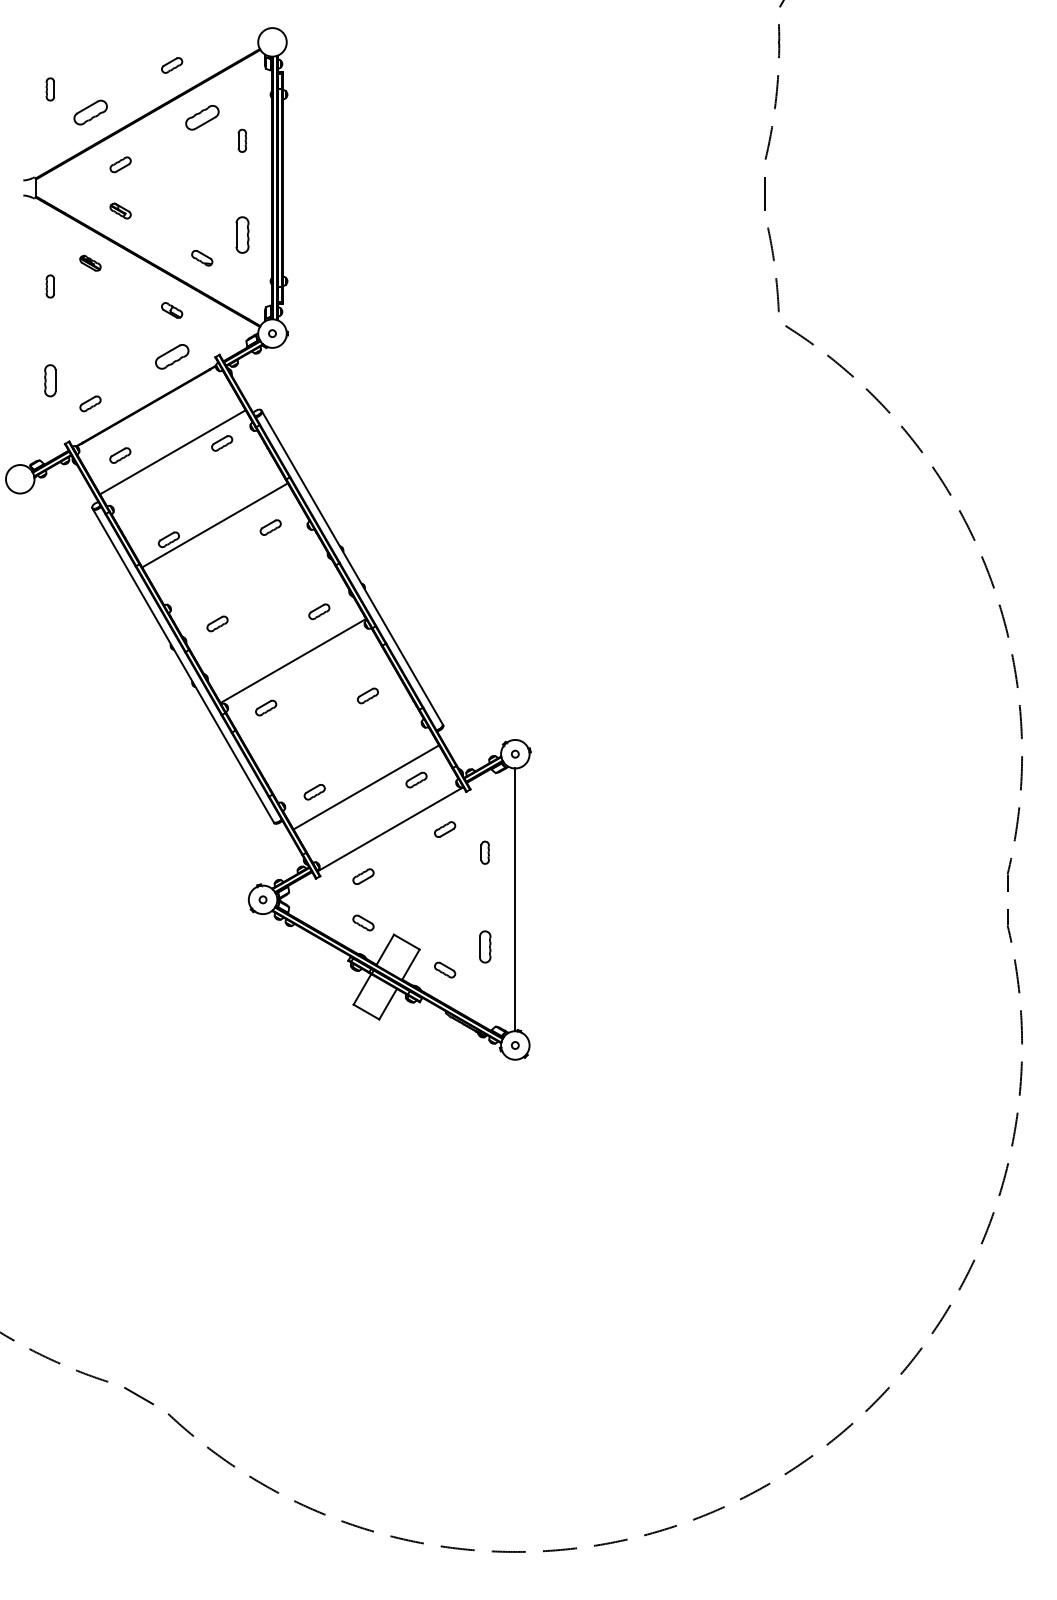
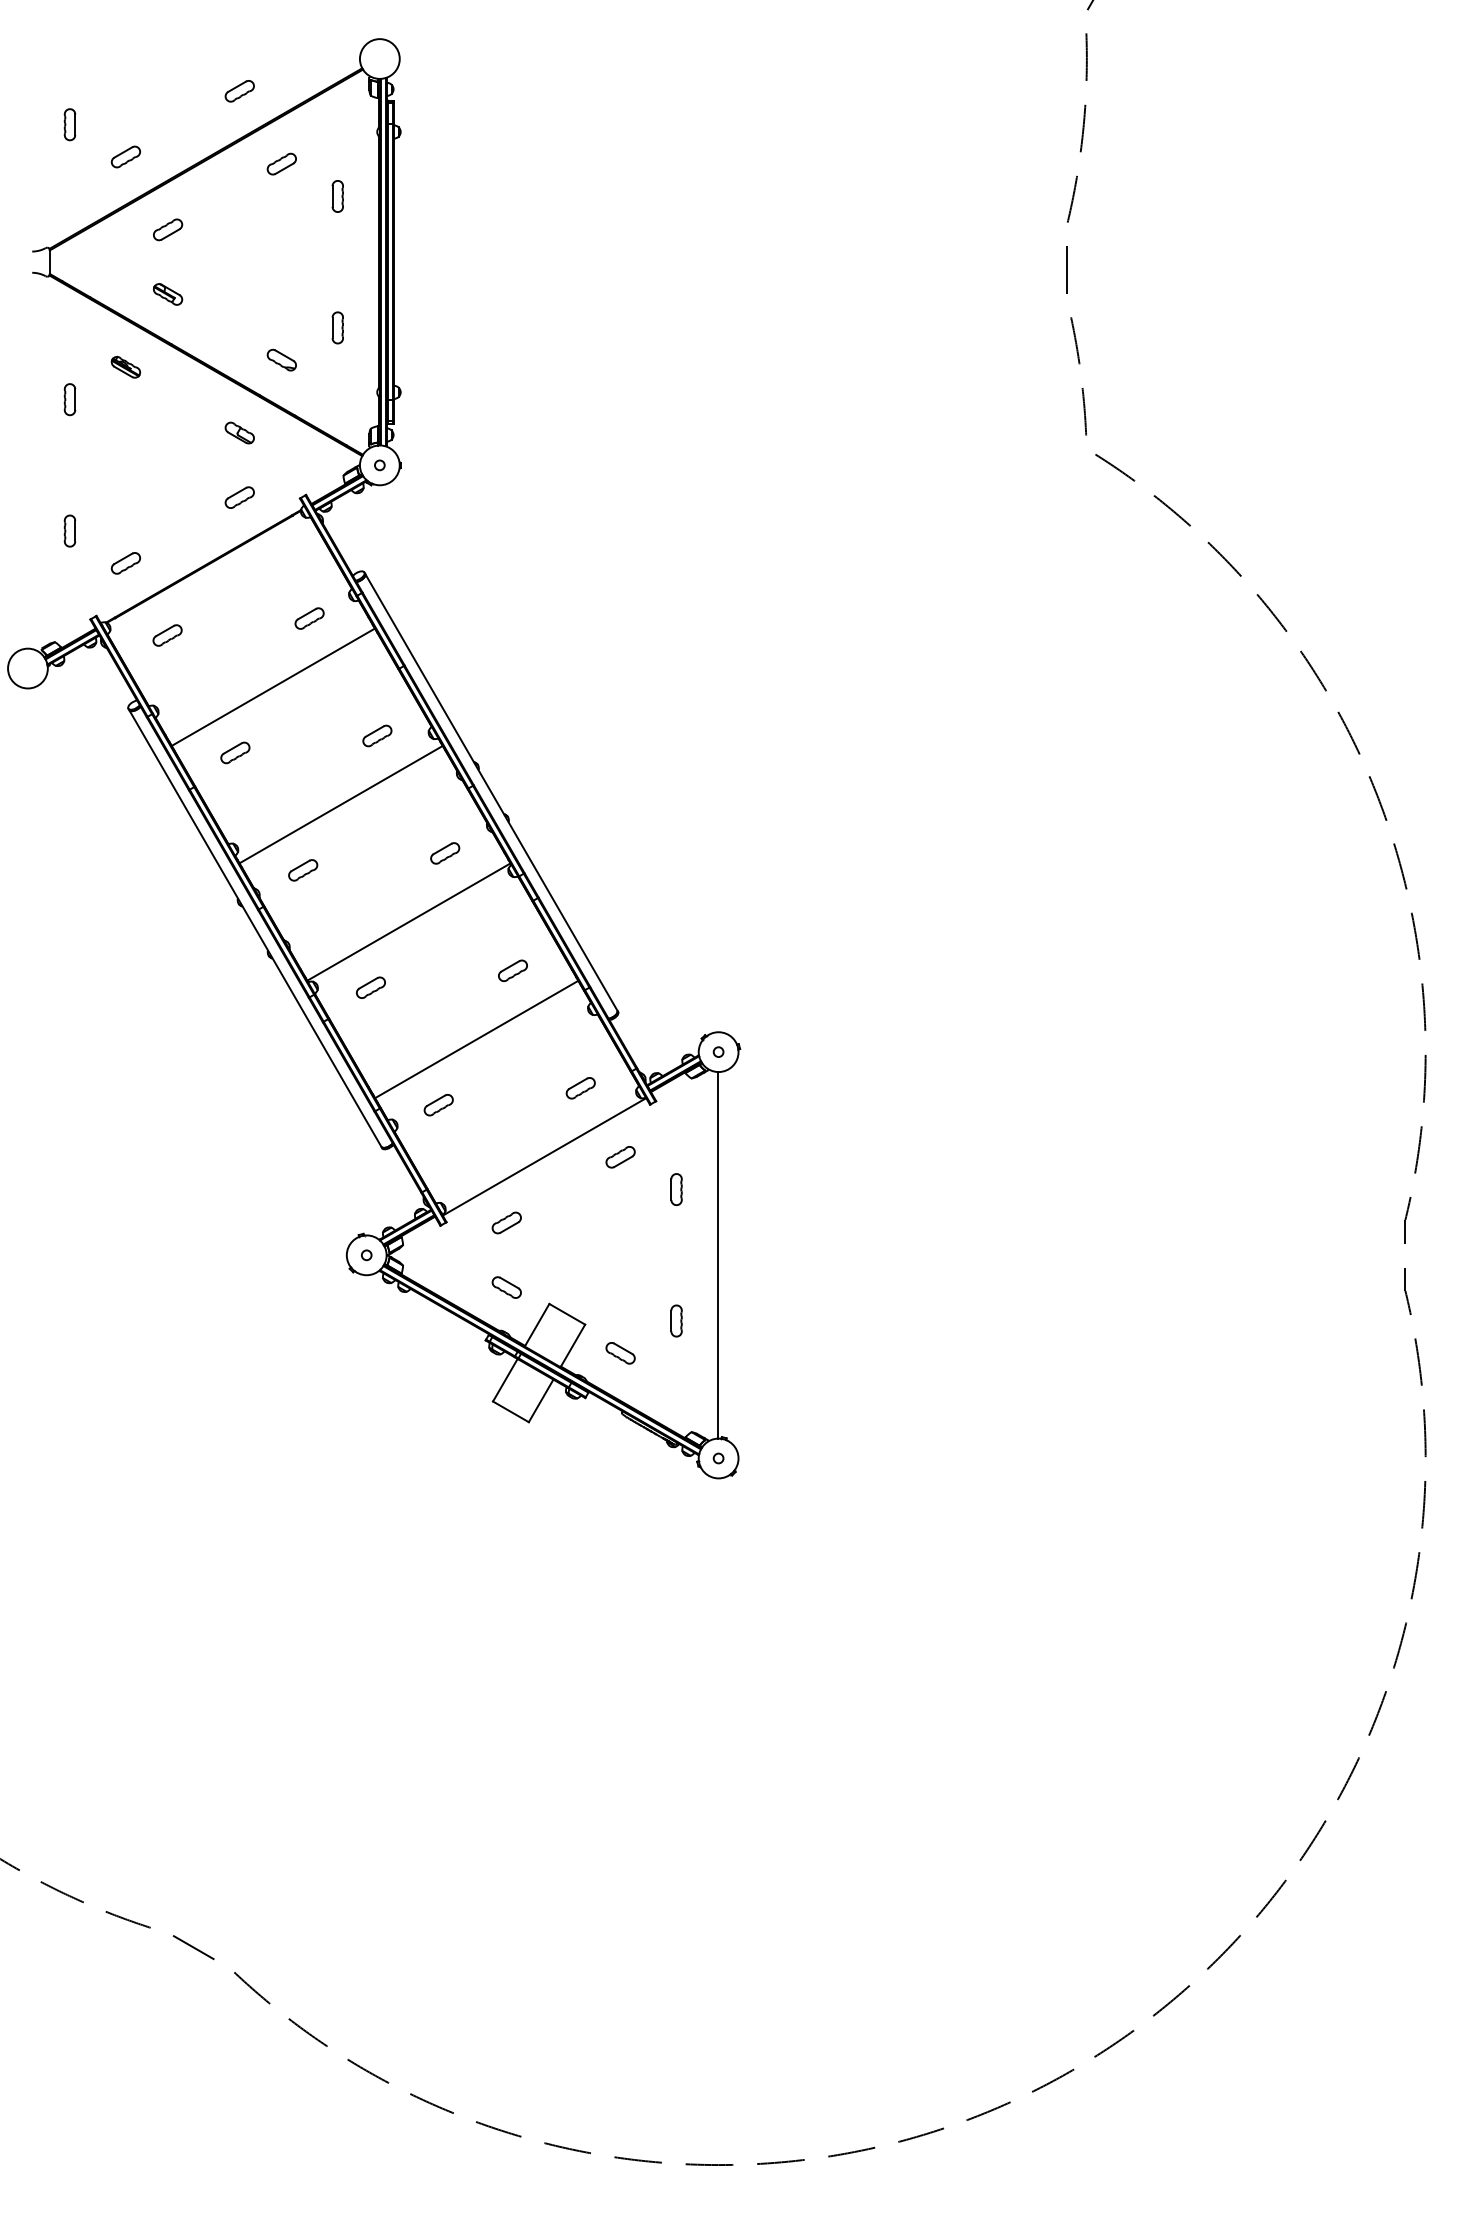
part: (90, 112) -> (125, 156), size x0.62
part: (201, 117) -> (281, 163), size x0.62
part: (242, 234) -> (337, 327), size x0.62
part: (171, 356) -> (239, 497), size x0.62
part: (50, 380) -> (69, 530), size x0.71
line: (171, 451) -> (272, 686), moved
line: (214, 525) -> (340, 804), moved
line: (366, 787) -> (476, 1039), moved
part: (485, 946) -> (676, 1320), size x0.71

